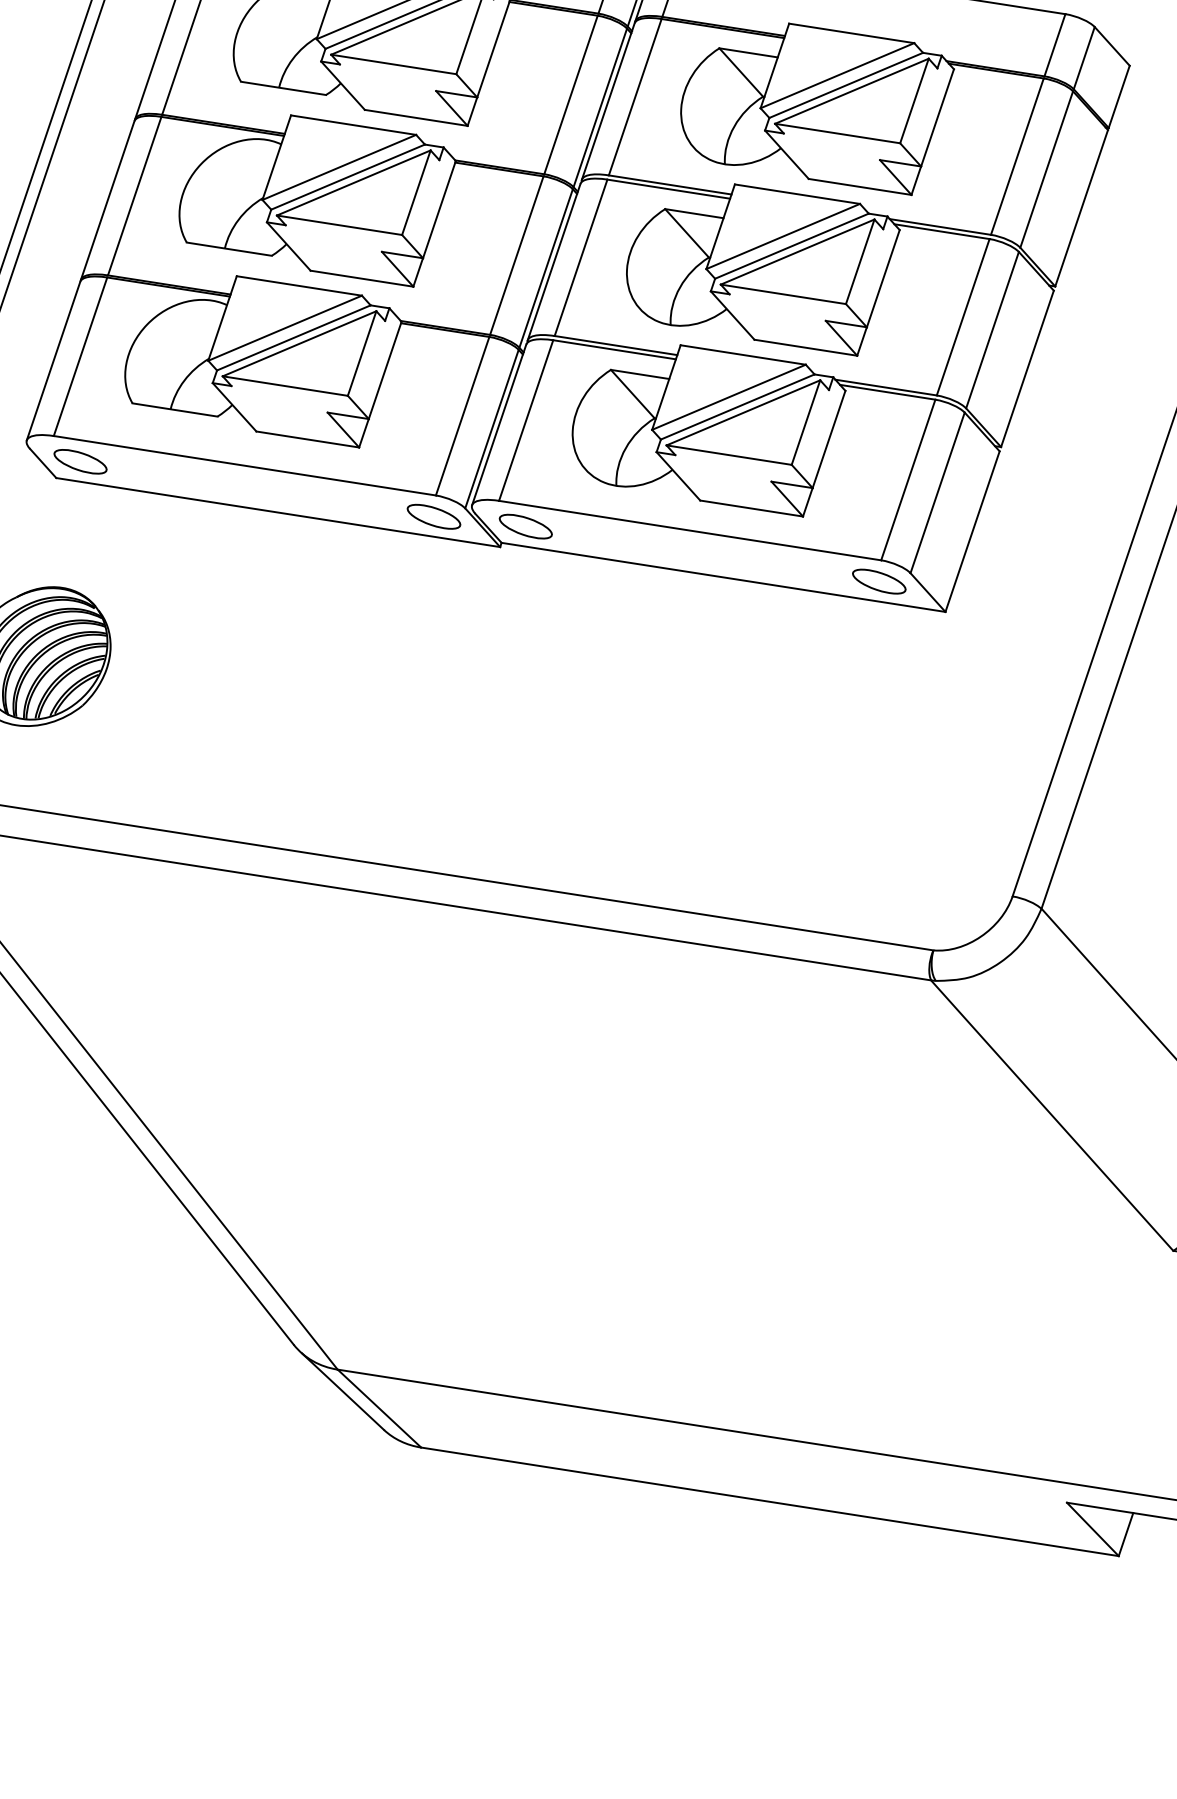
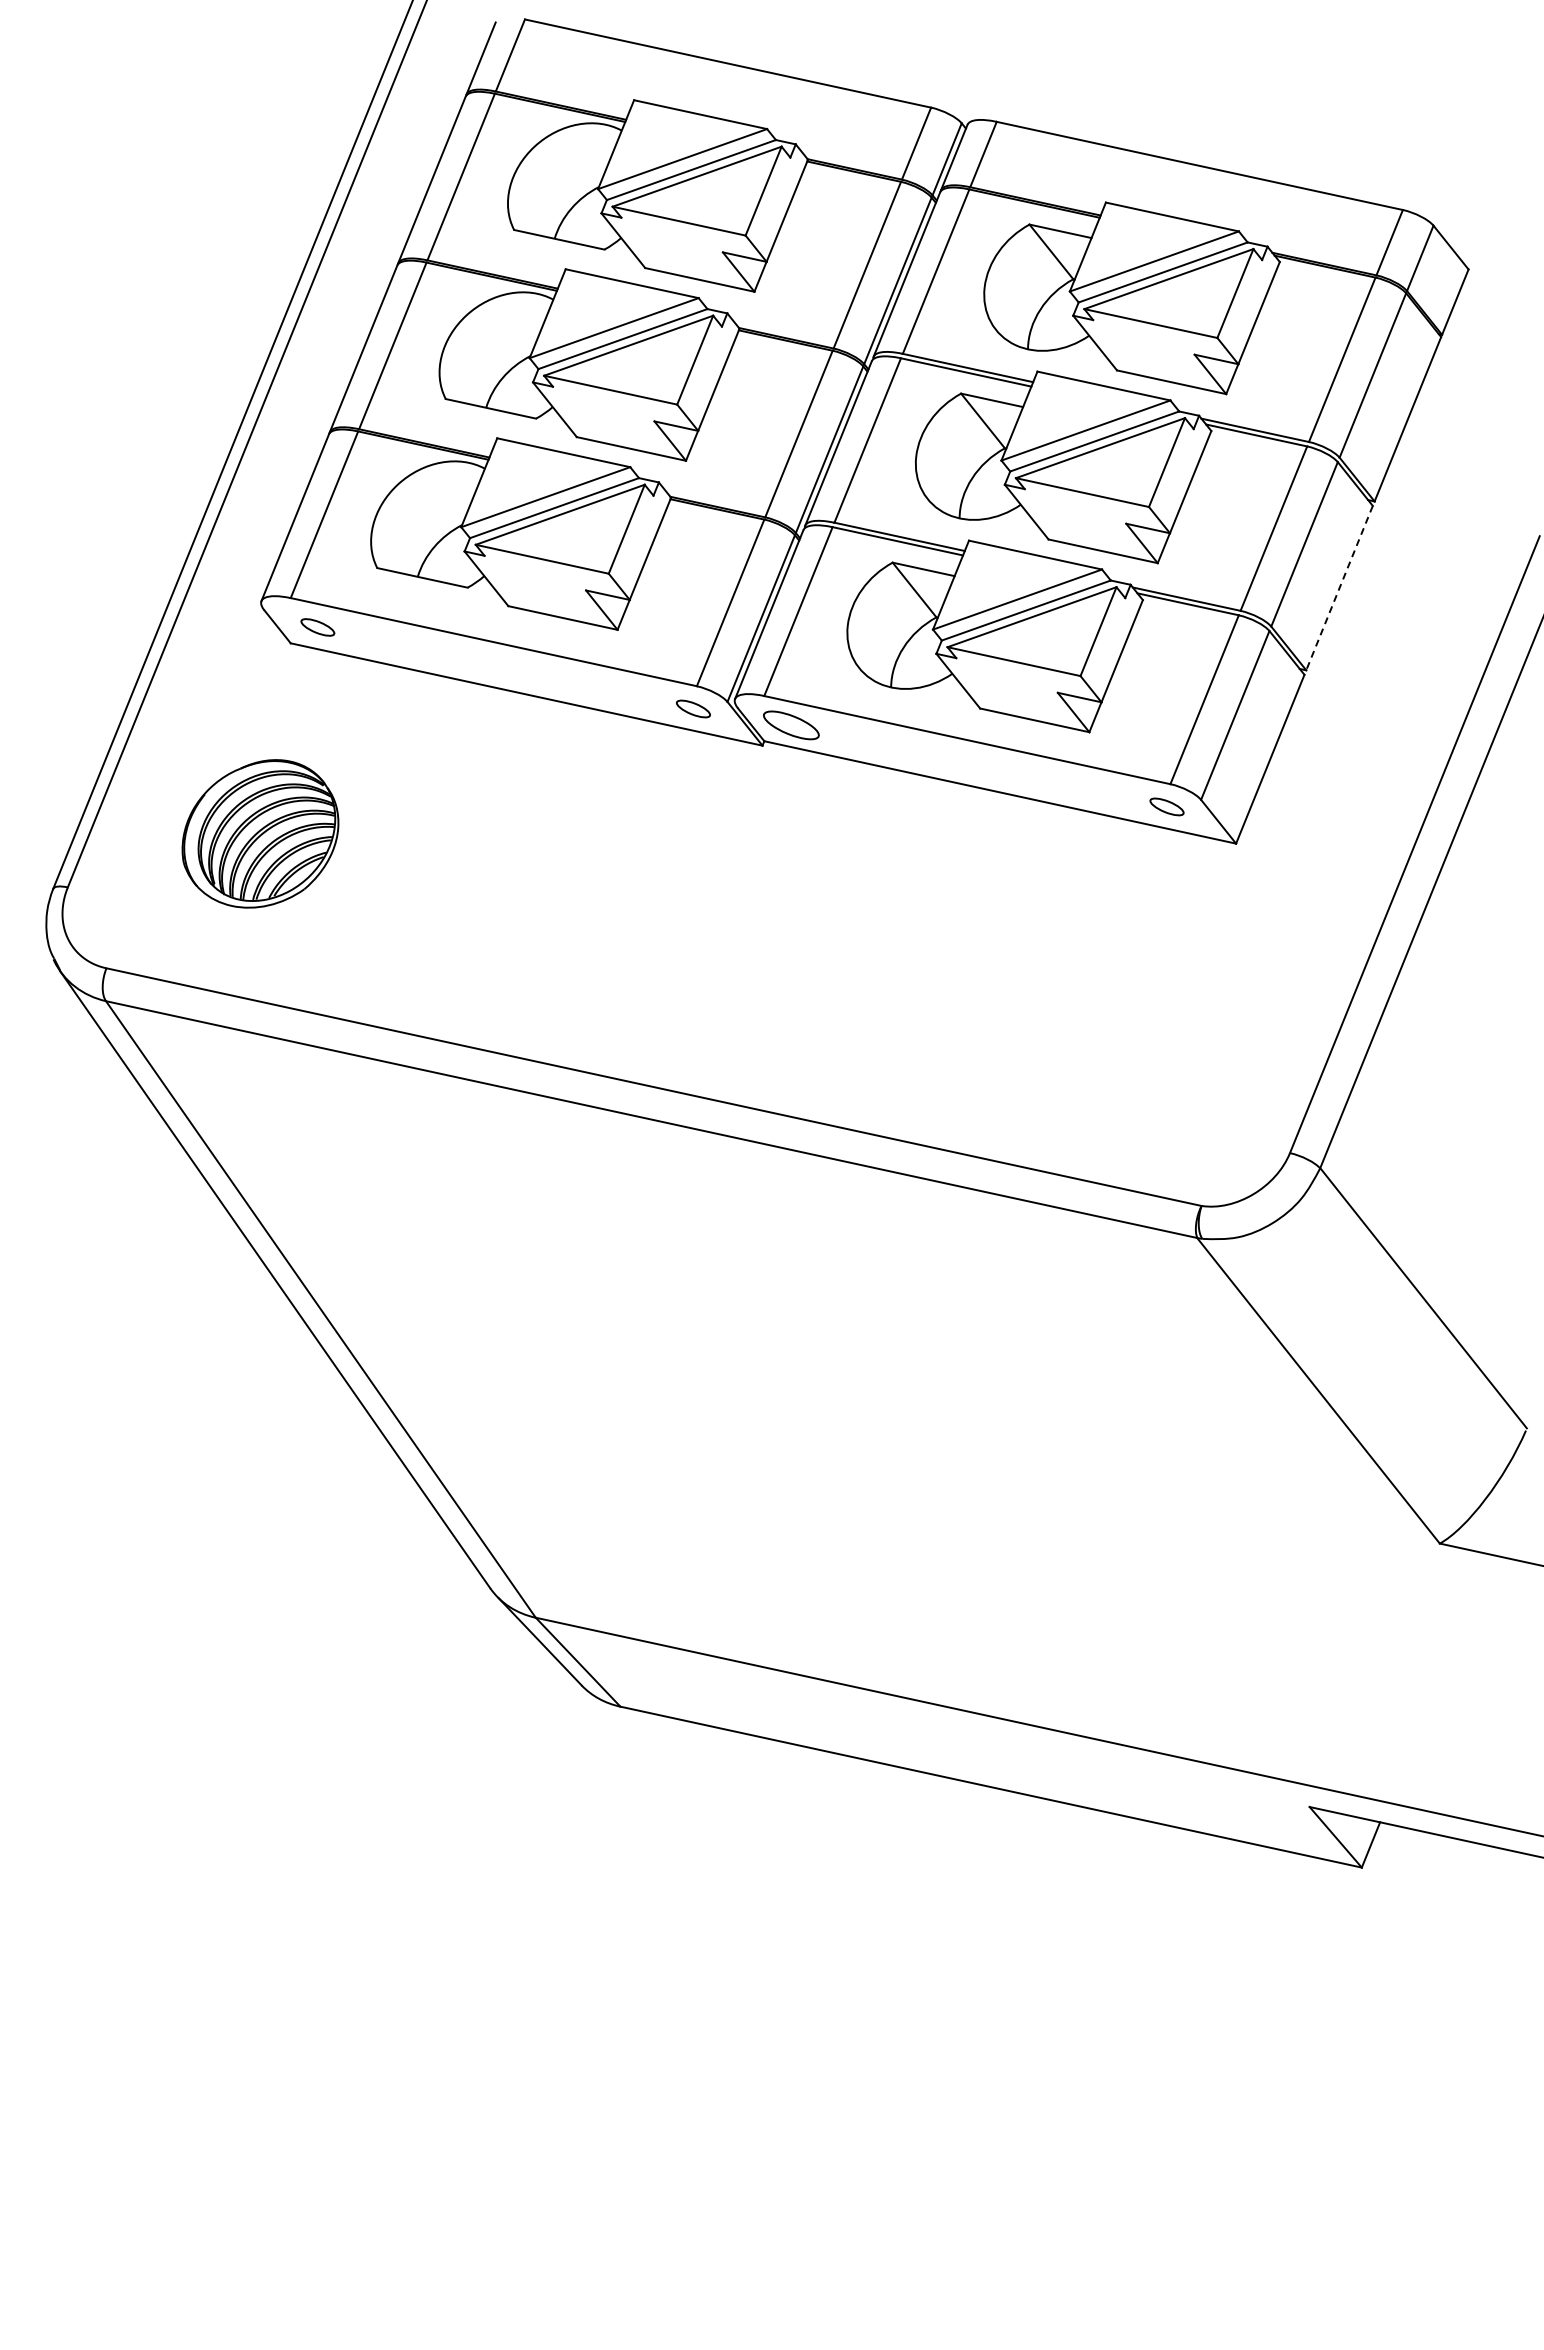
line: (1027, 369) -> (1339, 588), solid -> dashed
part: (80, 461) -> (317, 627), size x0.6
part: (434, 516) -> (693, 708), size x0.6
part: (878, 581) -> (1166, 806), size x0.6

